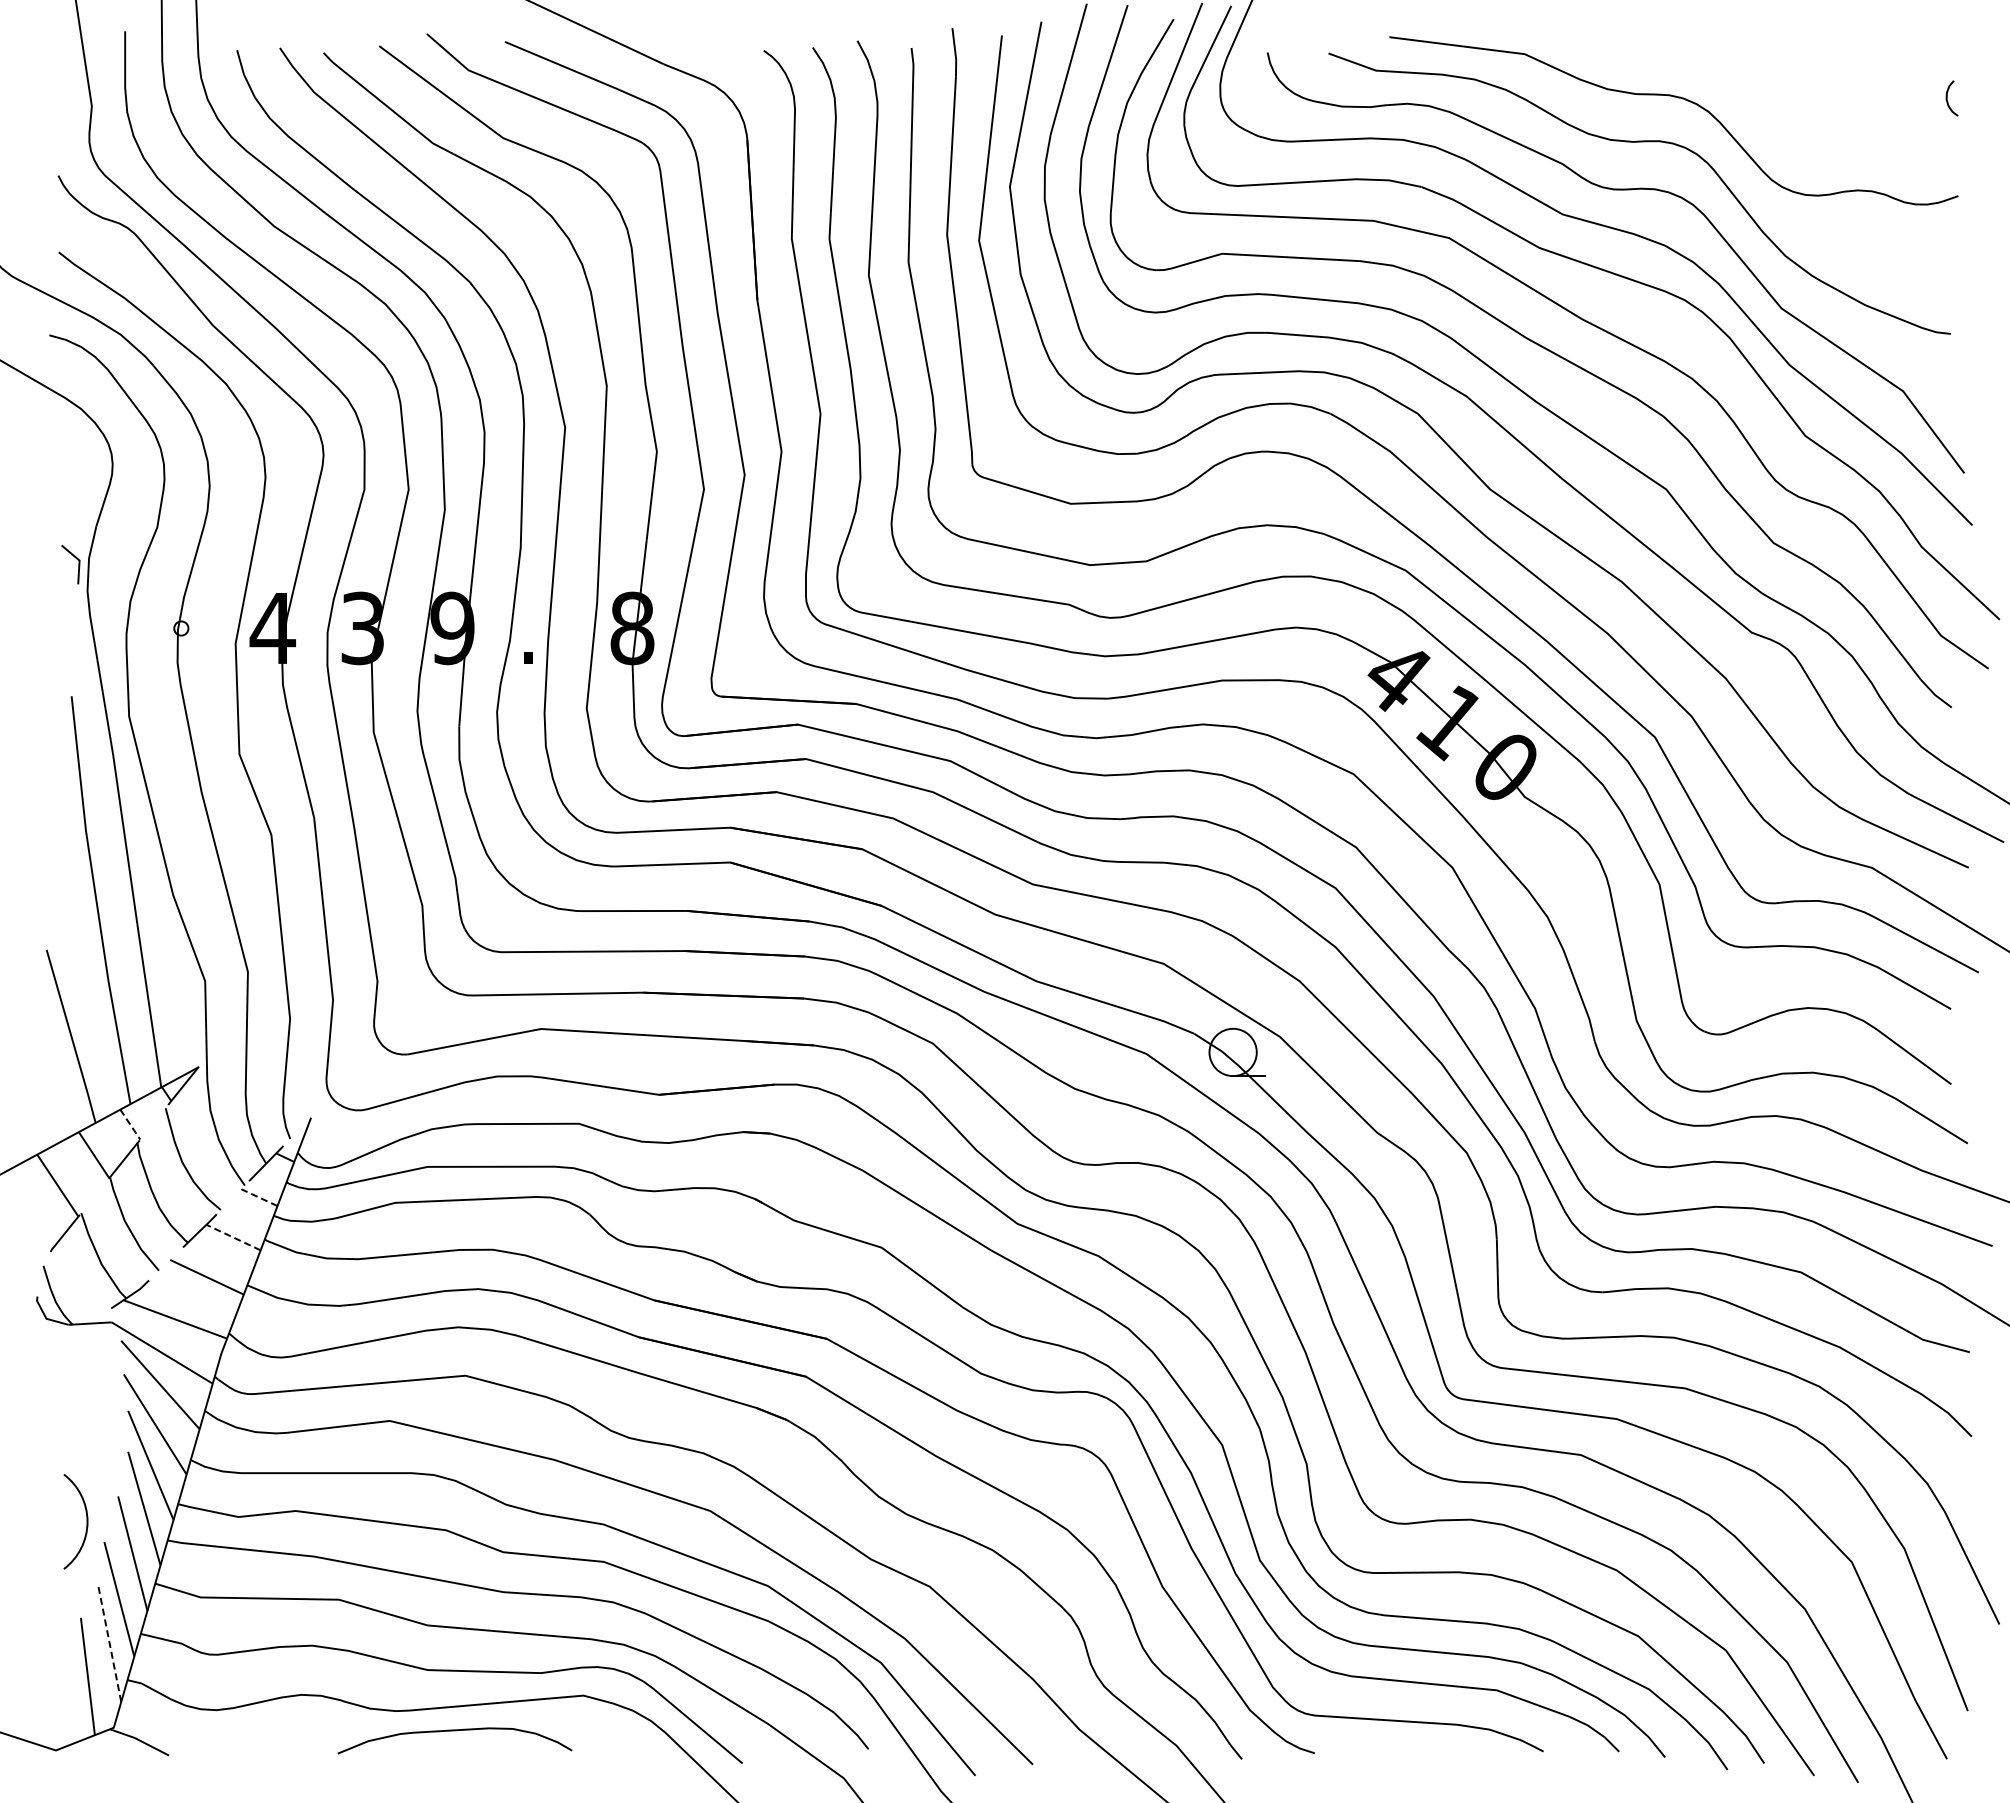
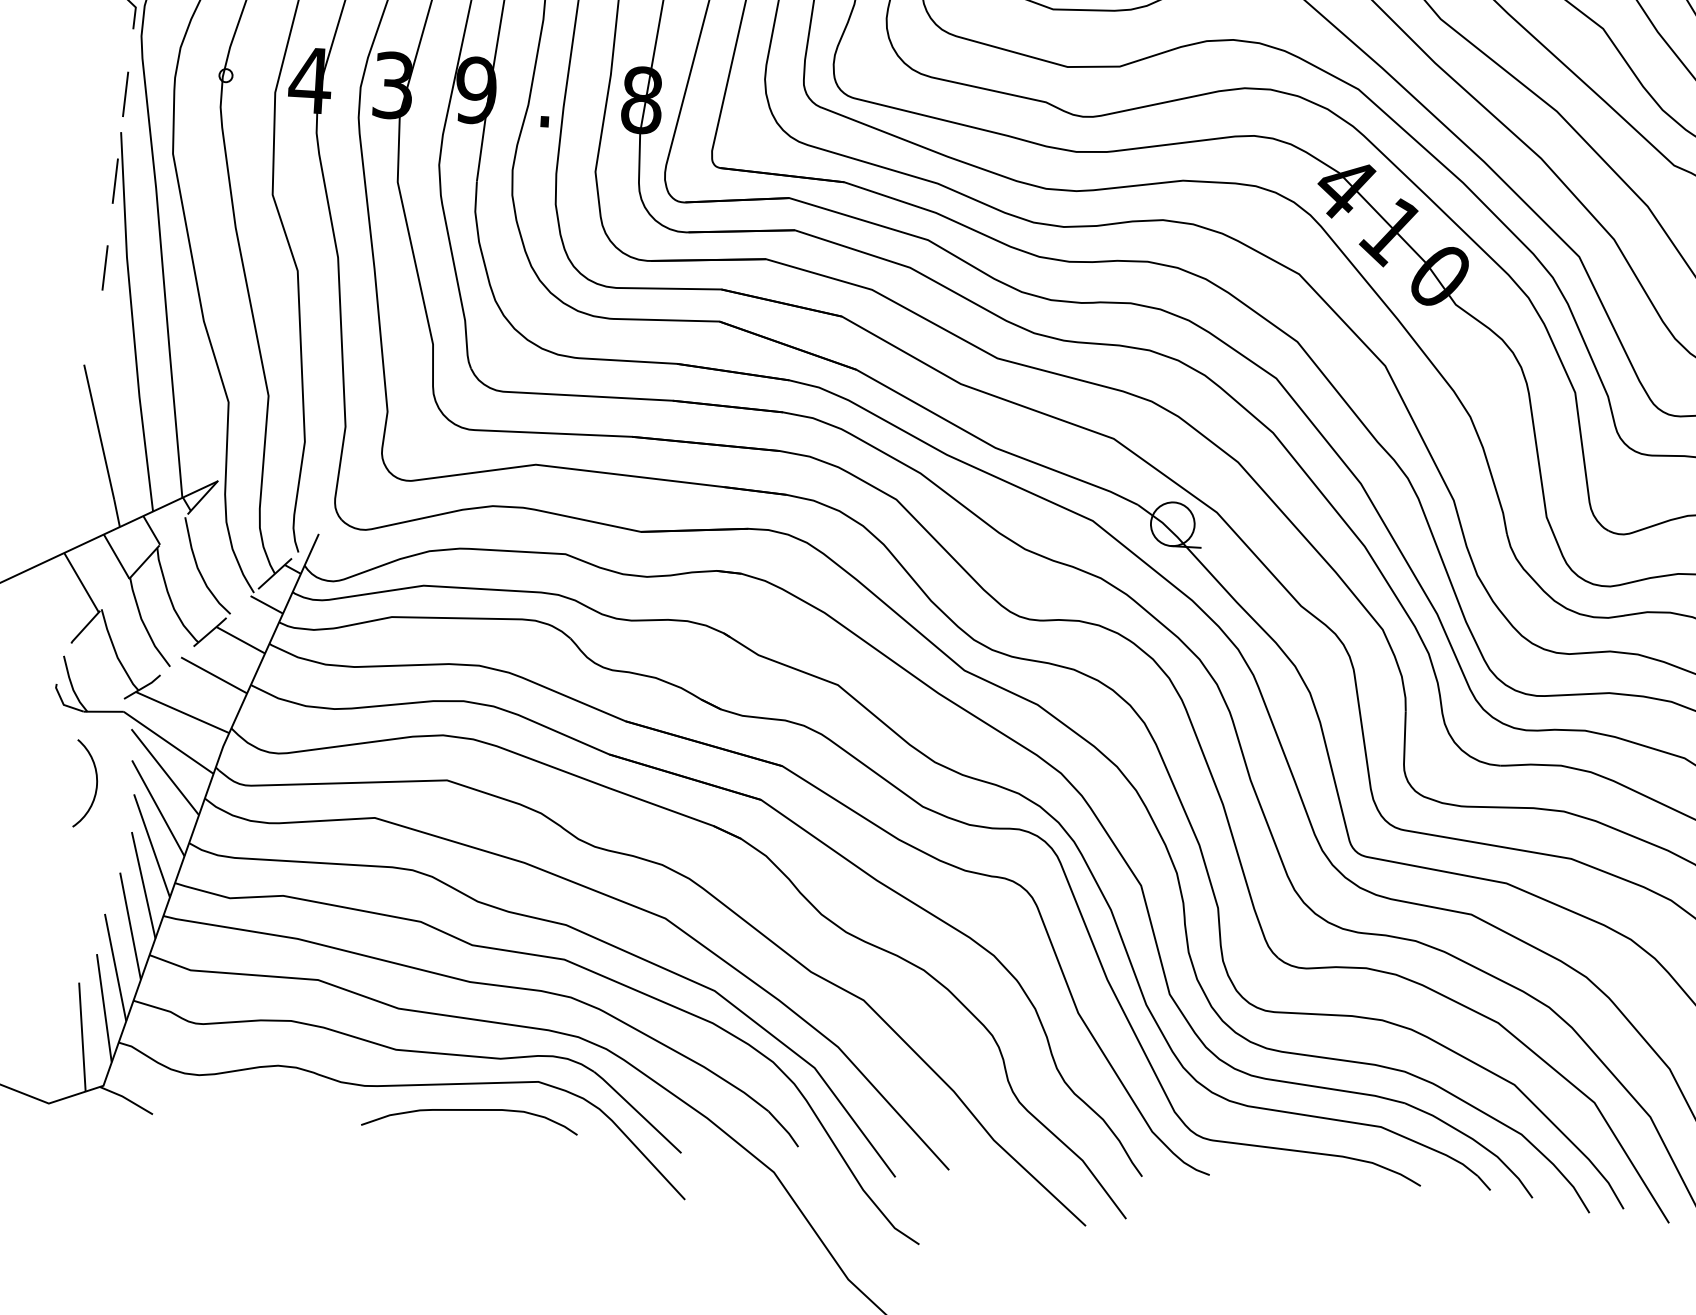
line: (73, 654) -> (125, 93), added
line: (68, 749) -> (115, 181), added
line: (62, 843) -> (104, 267), added
line: (130, 1125) -> (151, 531), dashed -> solid
line: (259, 1197) -> (266, 604), dashed -> solid
line: (233, 1237) -> (240, 640), dashed -> solid
arc: (86, 1521) -> (96, 784), moved
line: (109, 1643) -> (104, 1007), dashed -> solid
curve: (454, 1731) -> (470, 1111), moved

